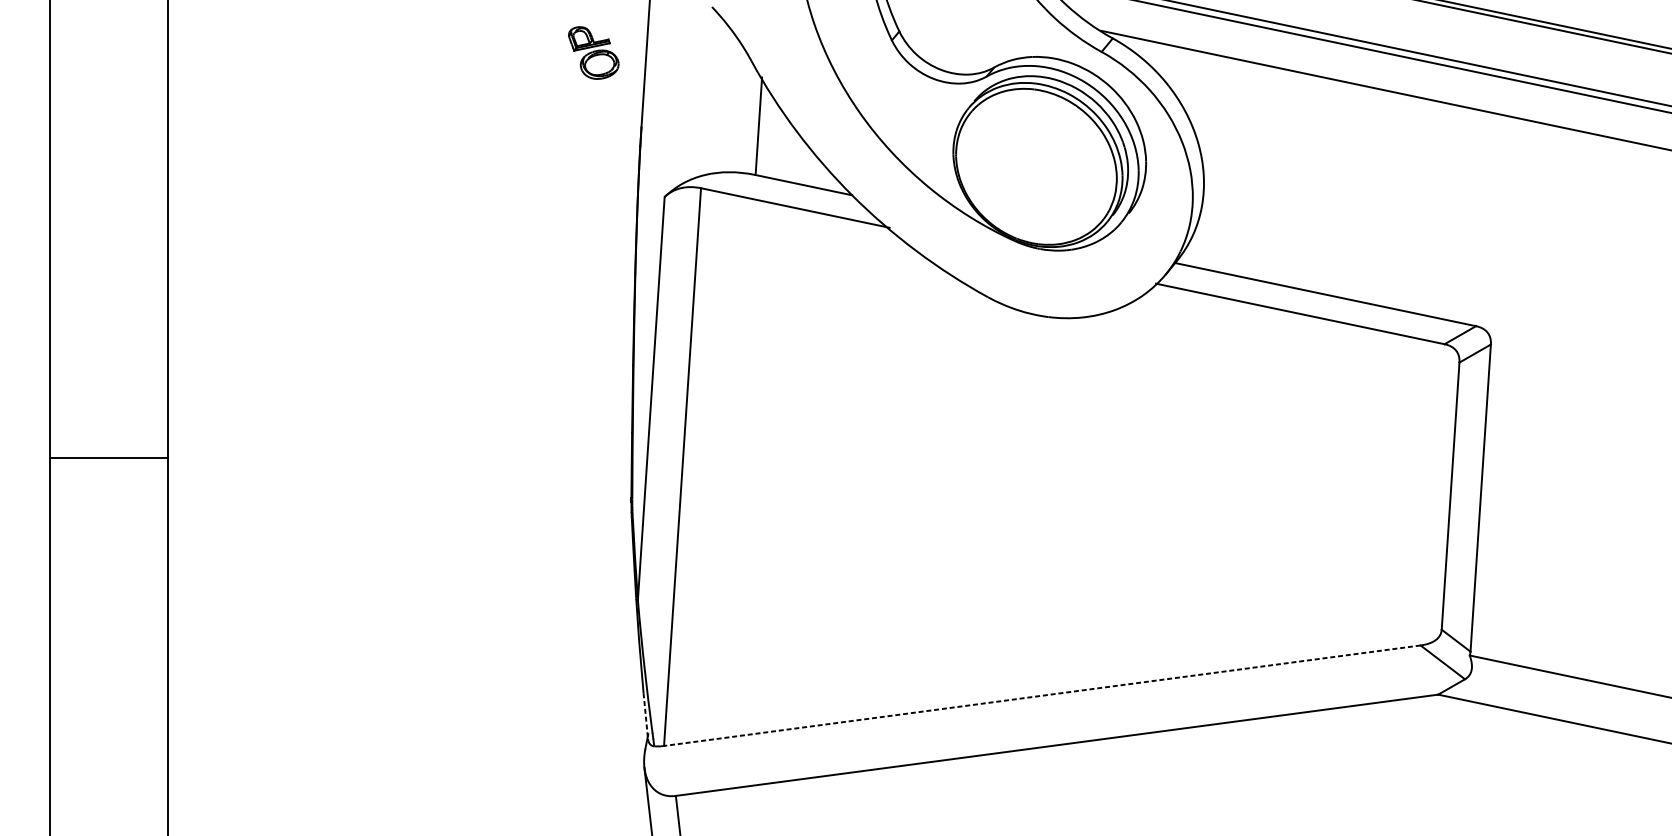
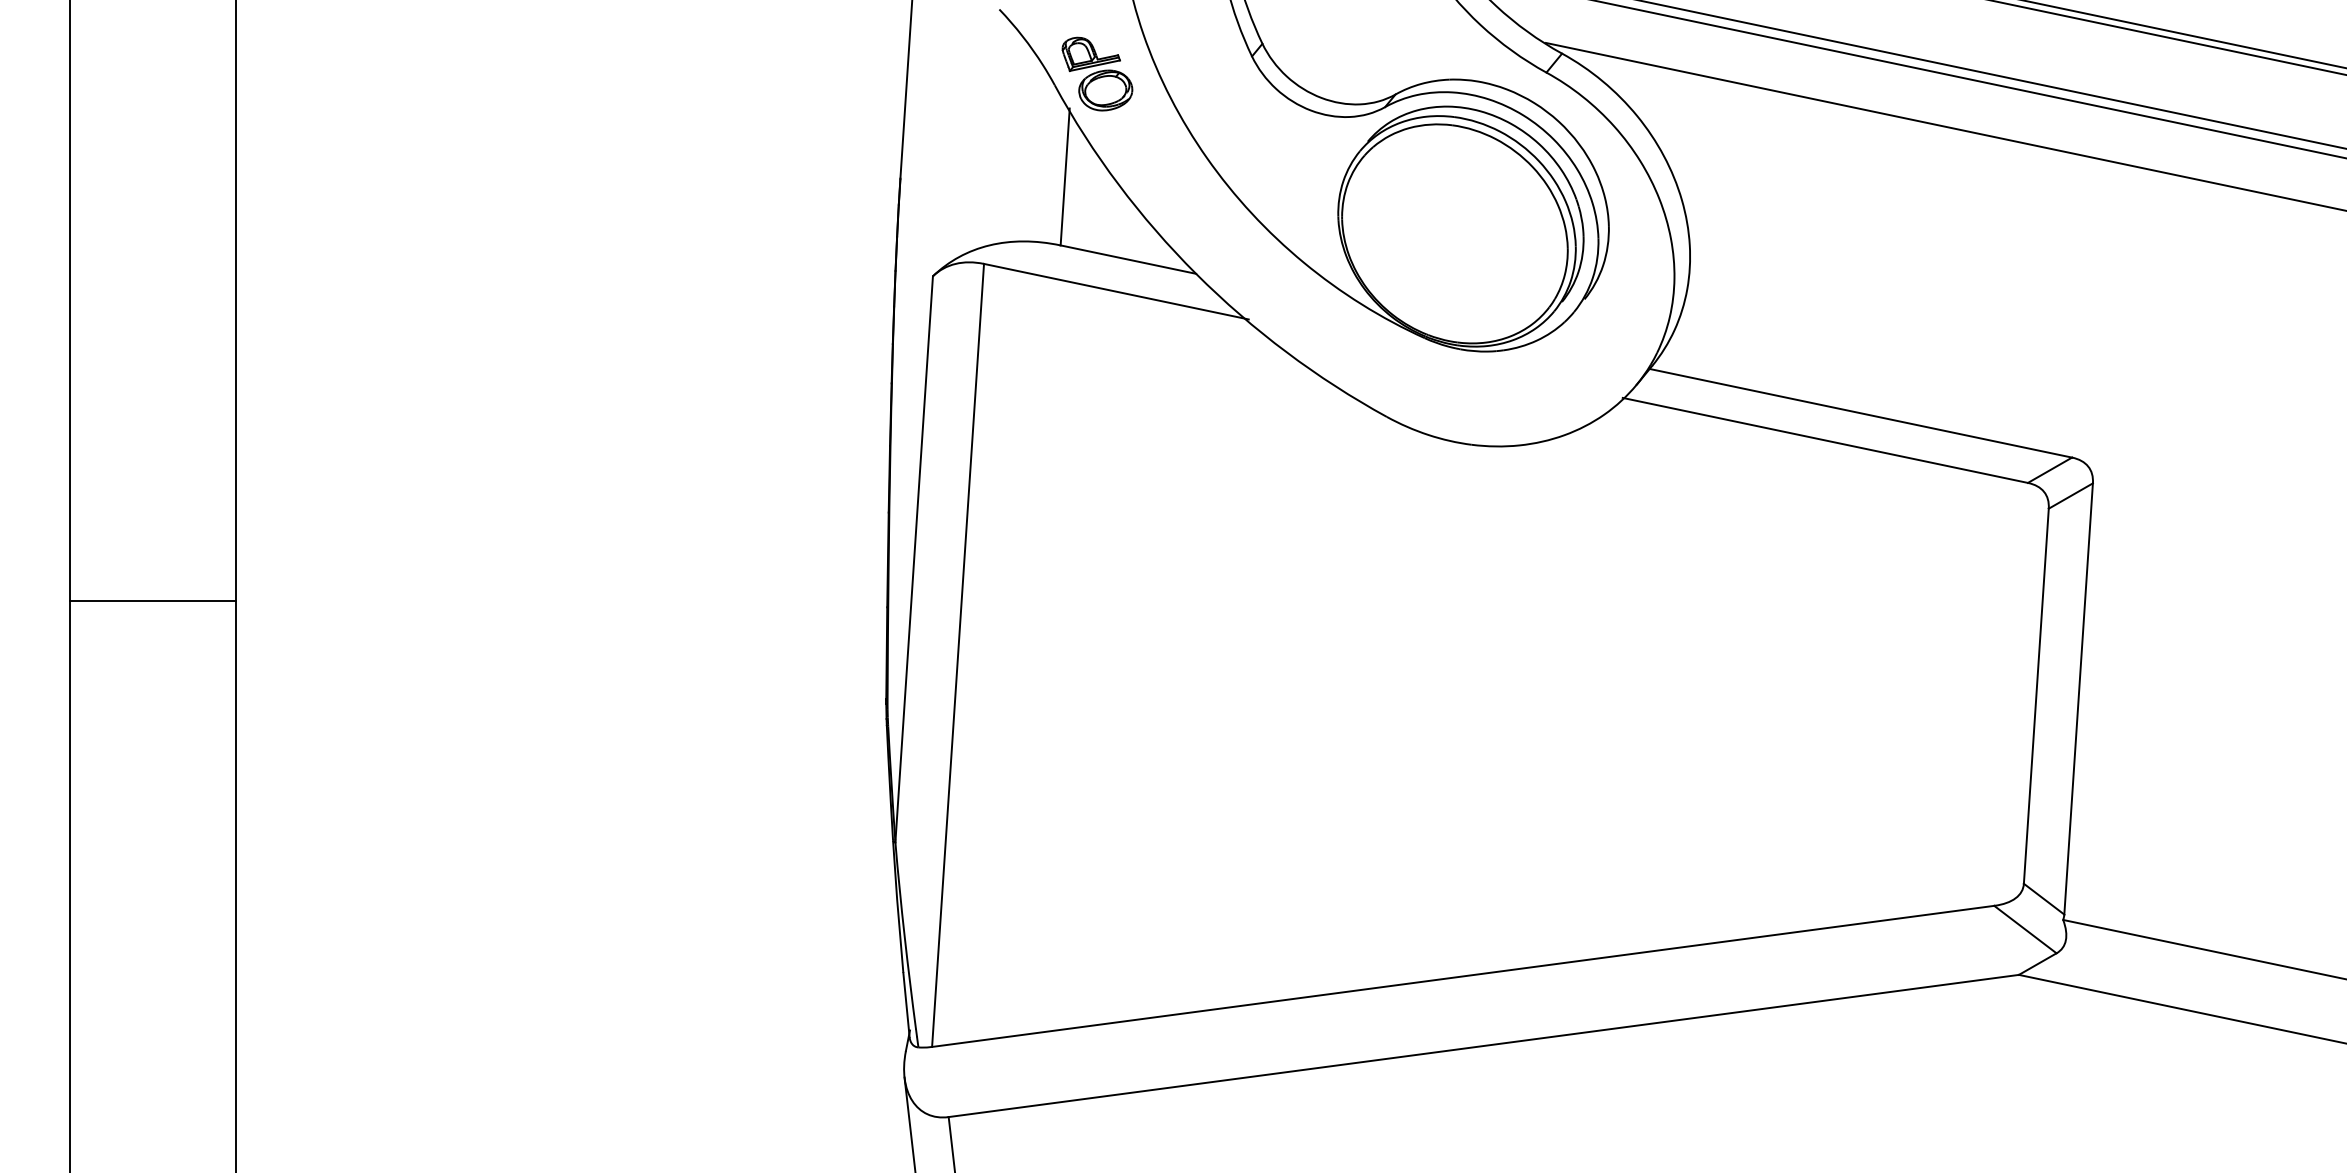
part: (593, 52) -> (1097, 73), moved
line: (108, 457) -> (152, 601), moved
line: (1042, 695) -> (1463, 976), dashed -> solid
line: (645, 716) -> (906, 1005), dashed -> solid

